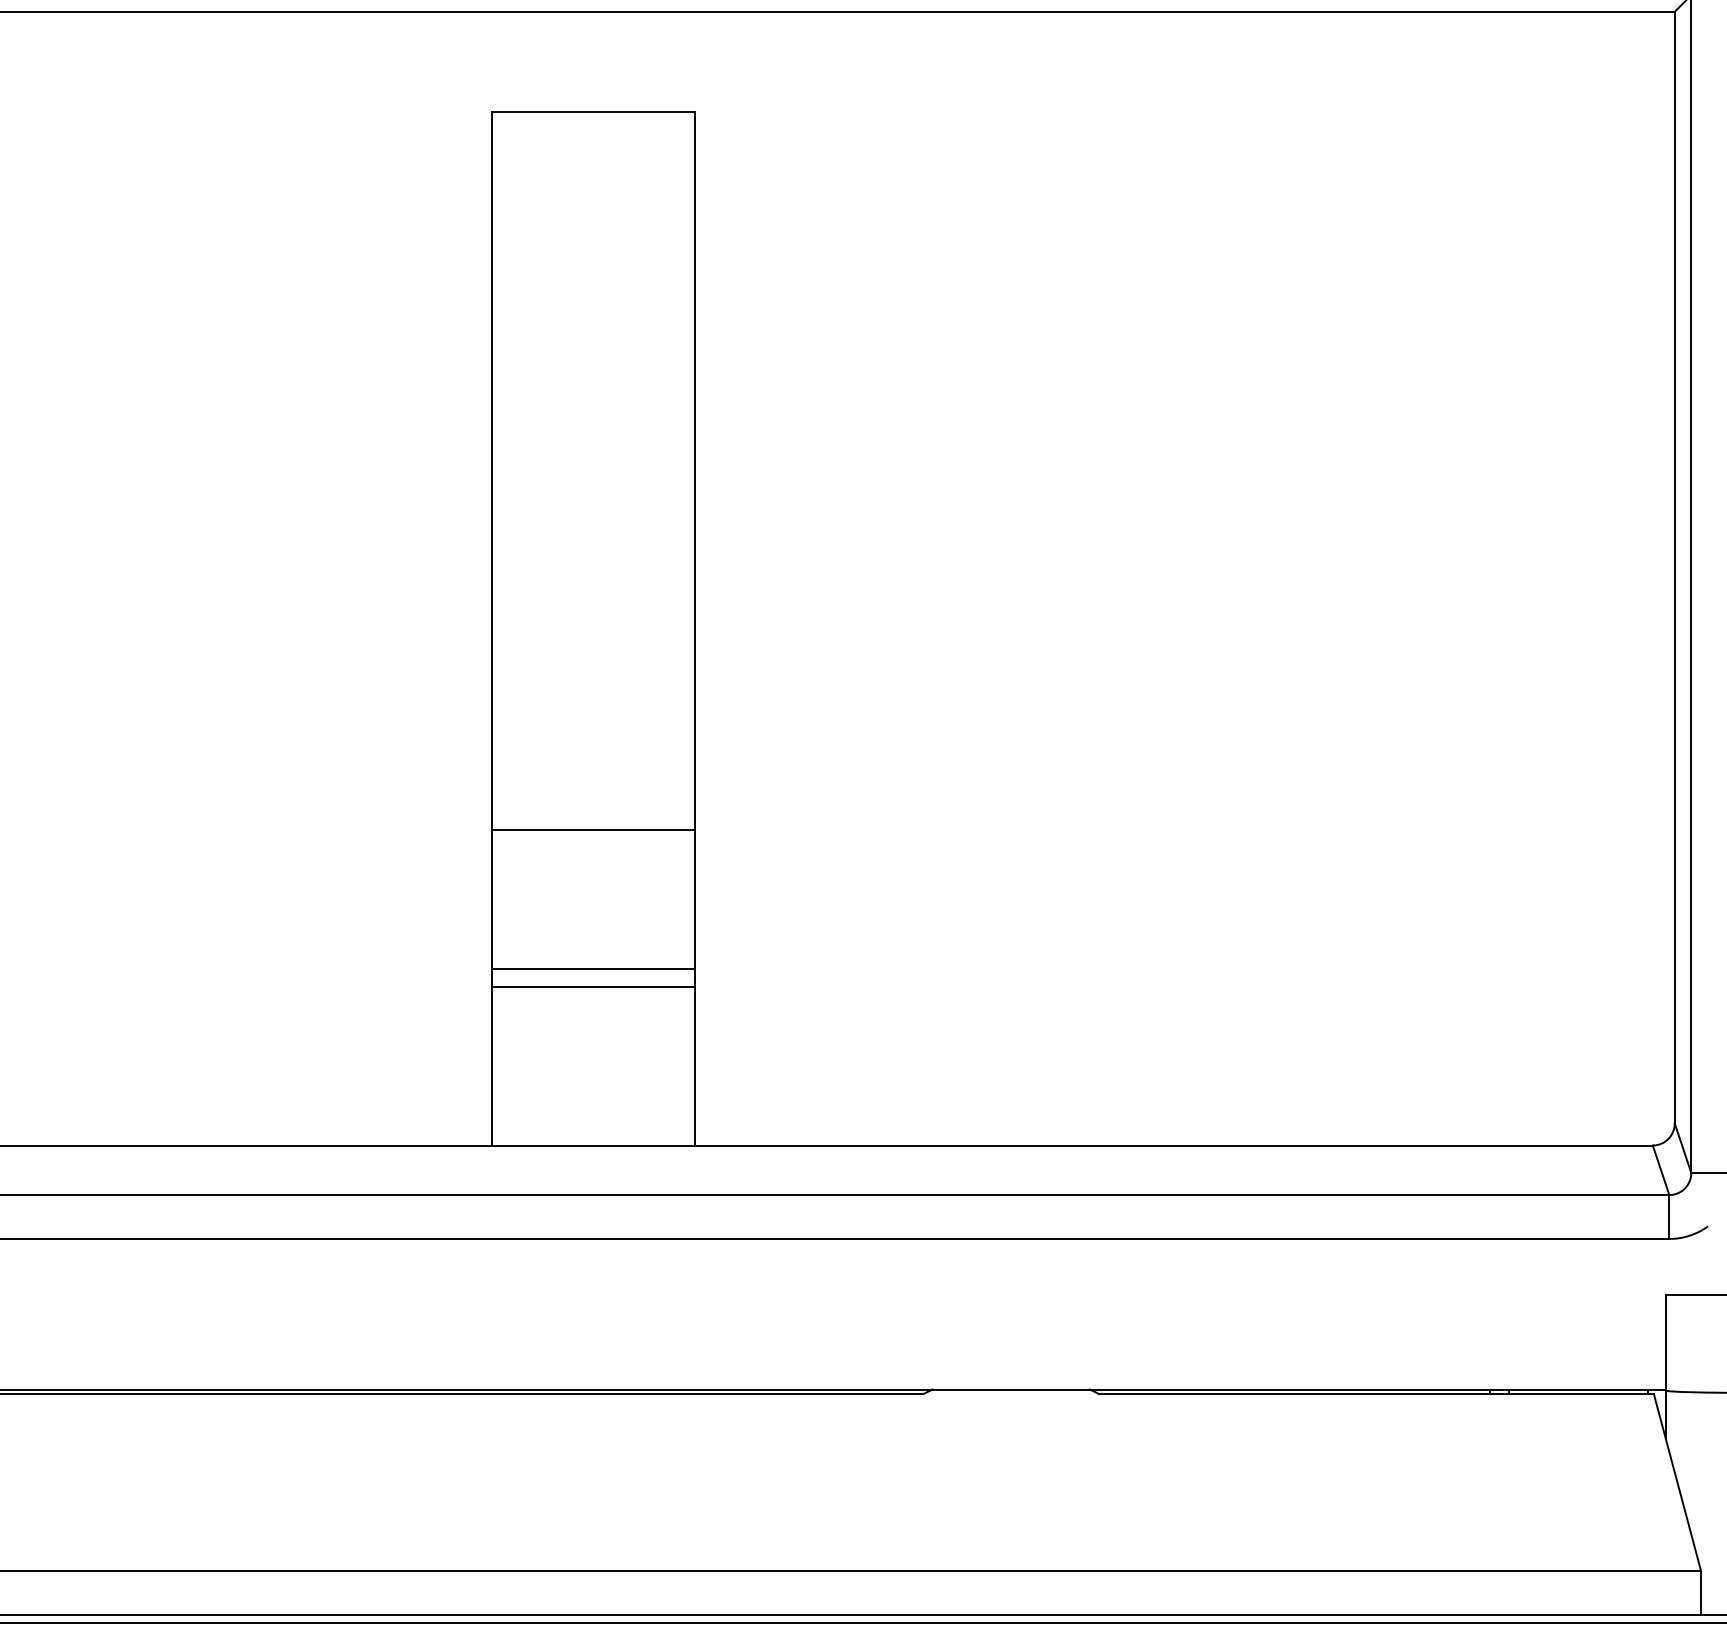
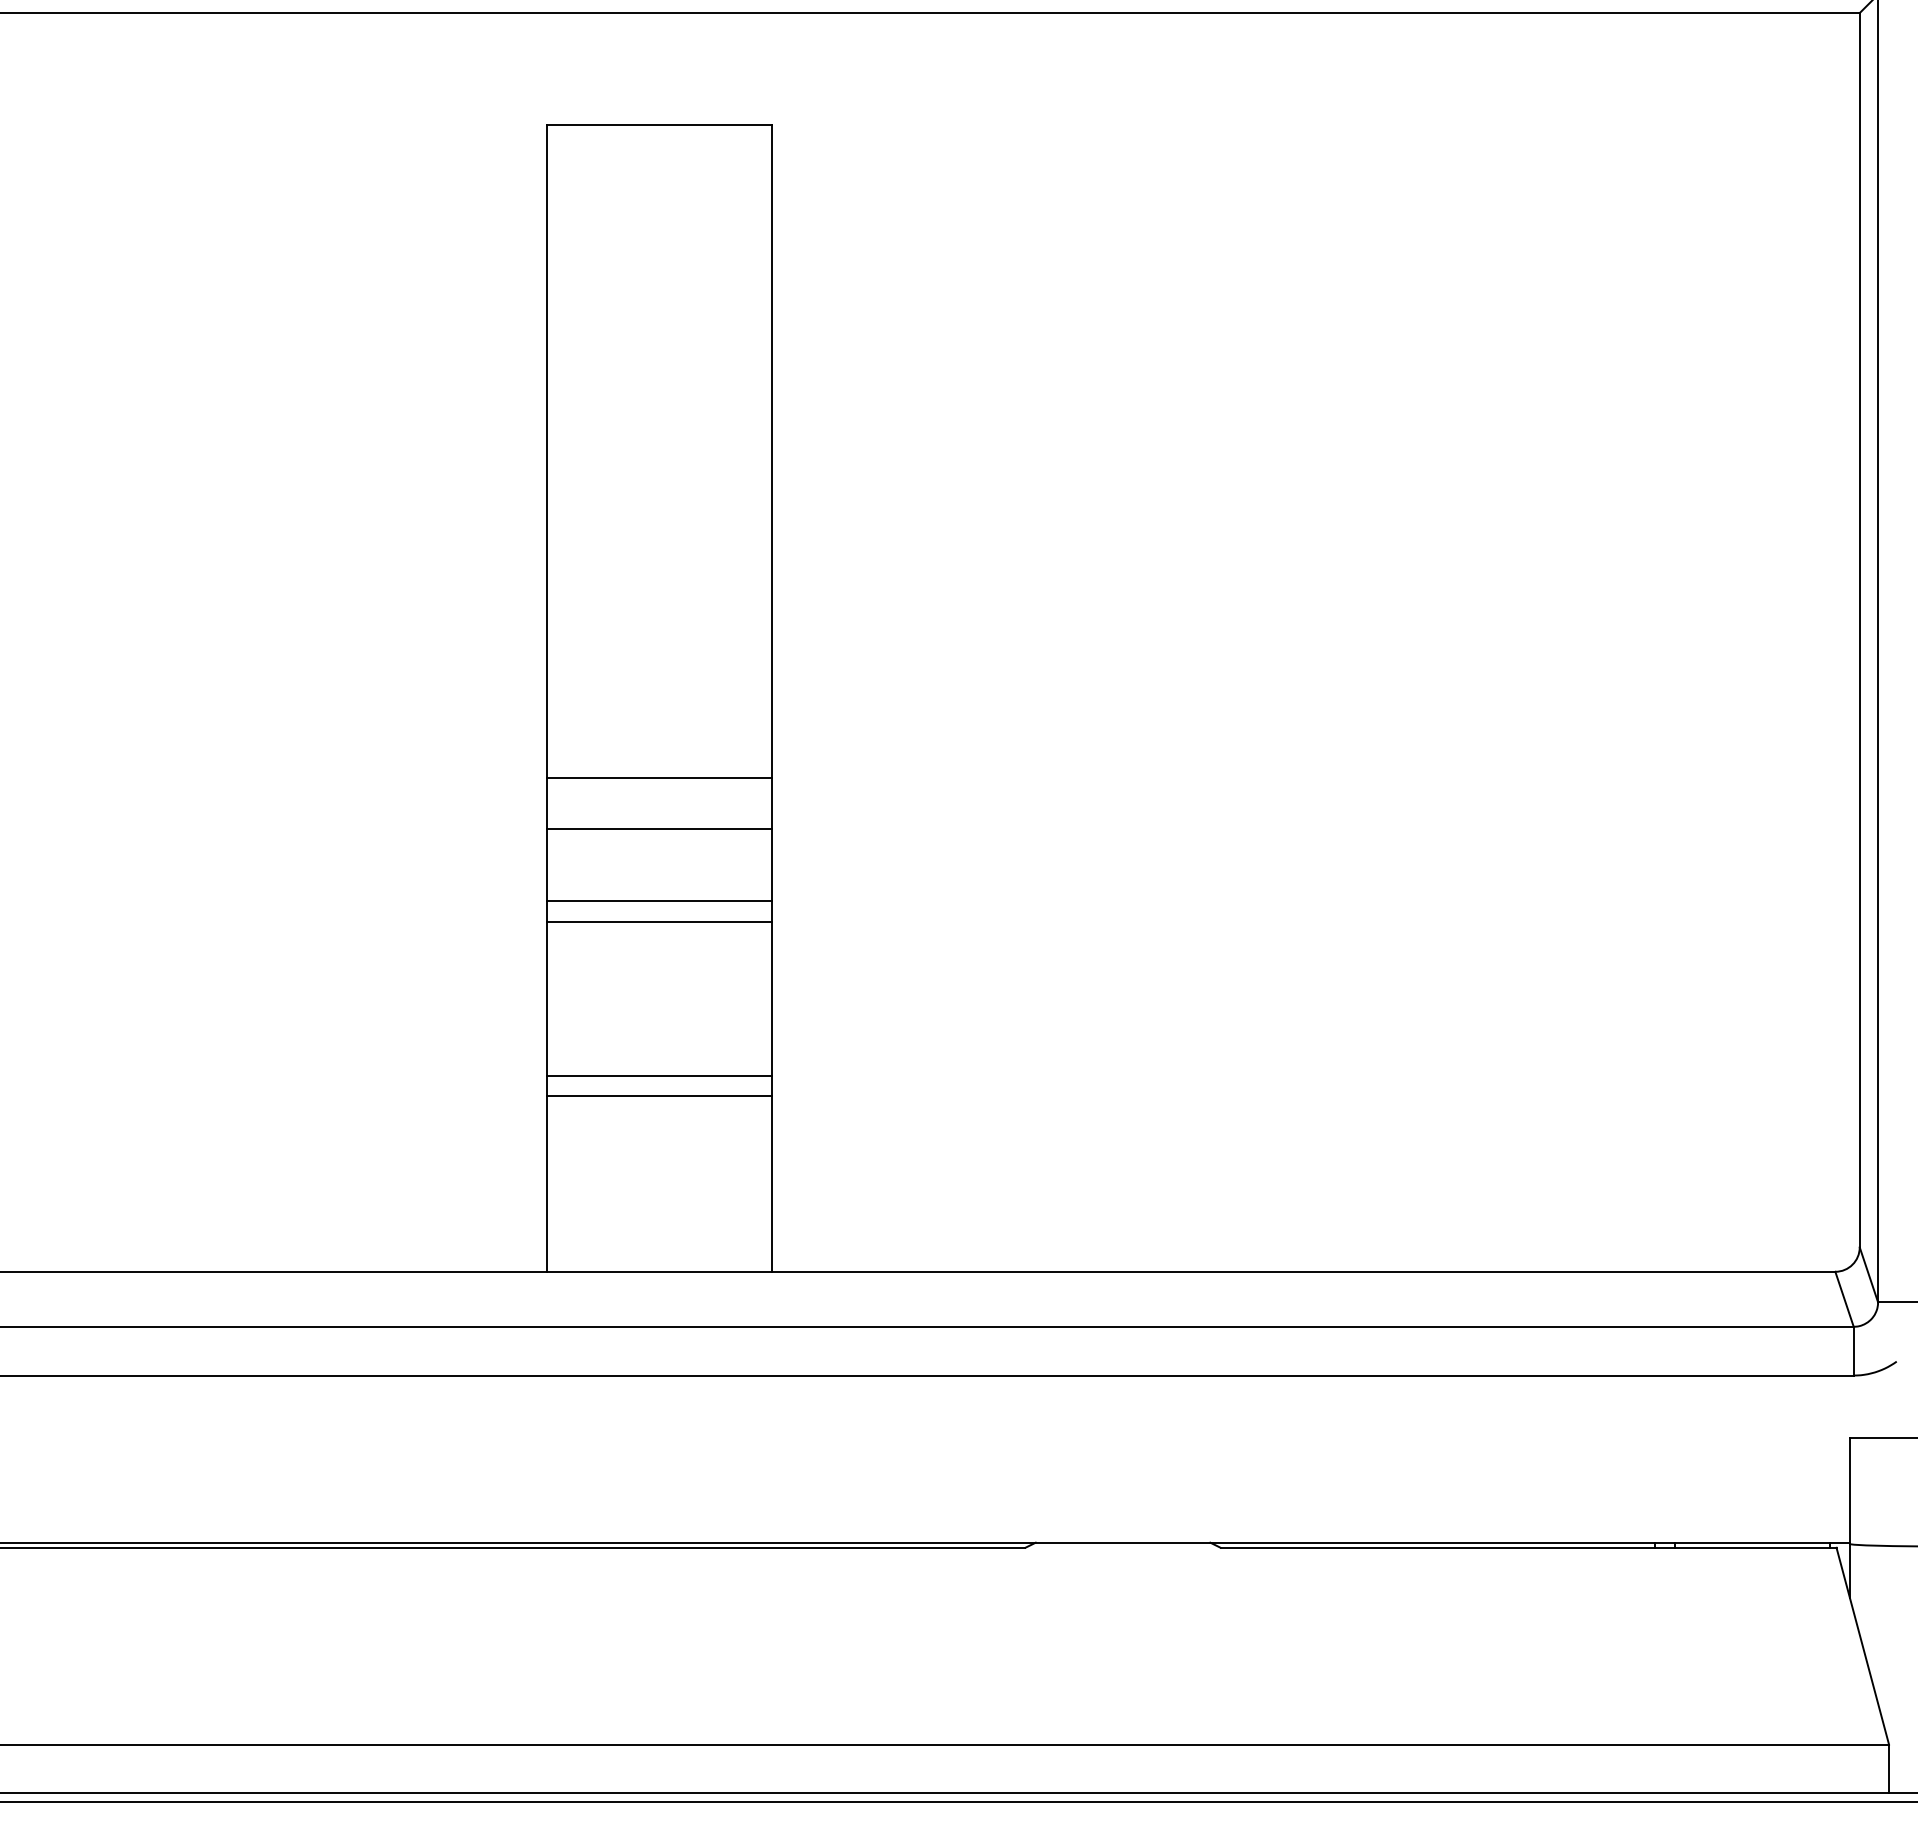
line: (593, 700) -> (659, 777), added
line: (593, 746) -> (659, 828), added
line: (593, 811) -> (659, 900), added

